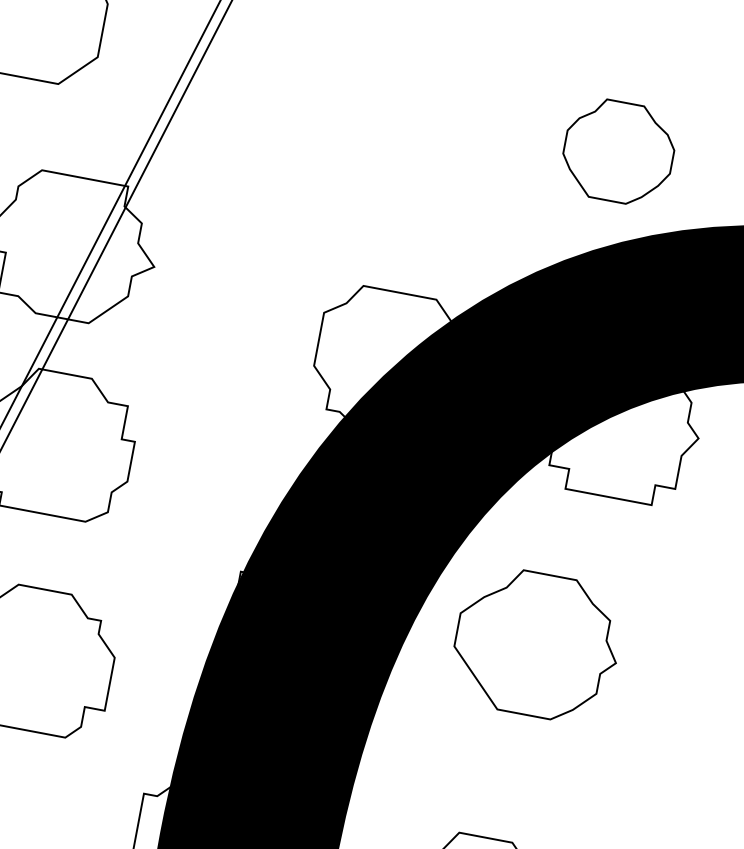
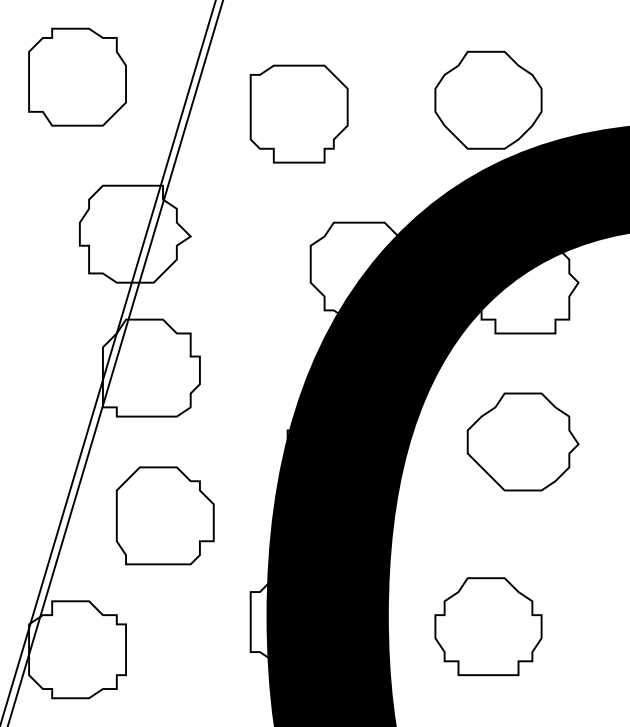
part: (342, 119) -> (298, 113), added
part: (618, 151) -> (488, 99), size x1.43
part: (536, 643) -> (522, 441), moved

